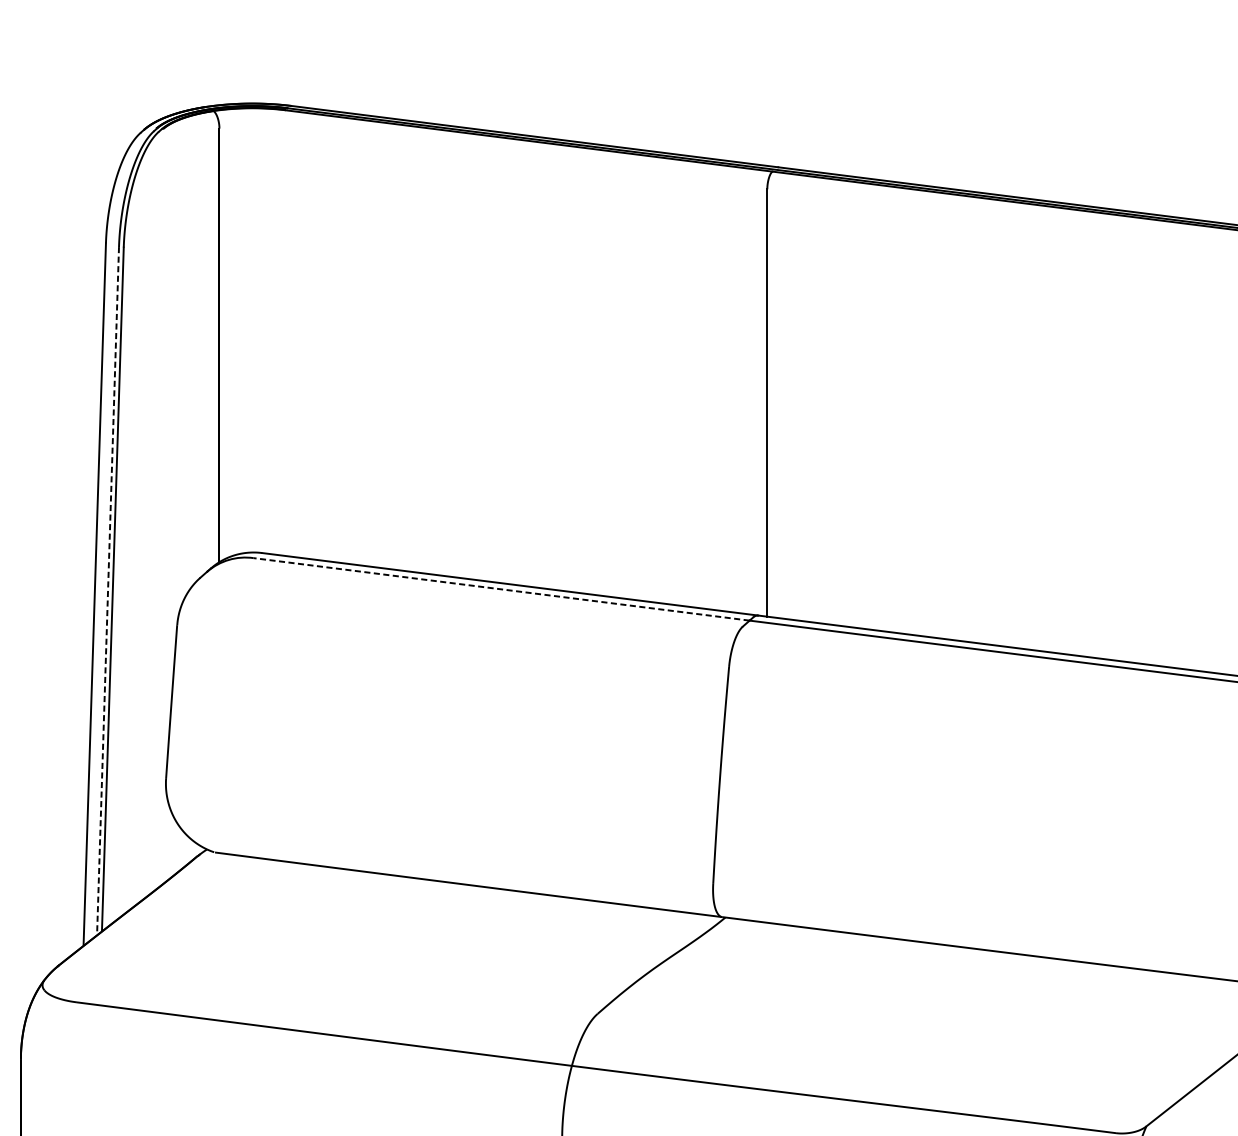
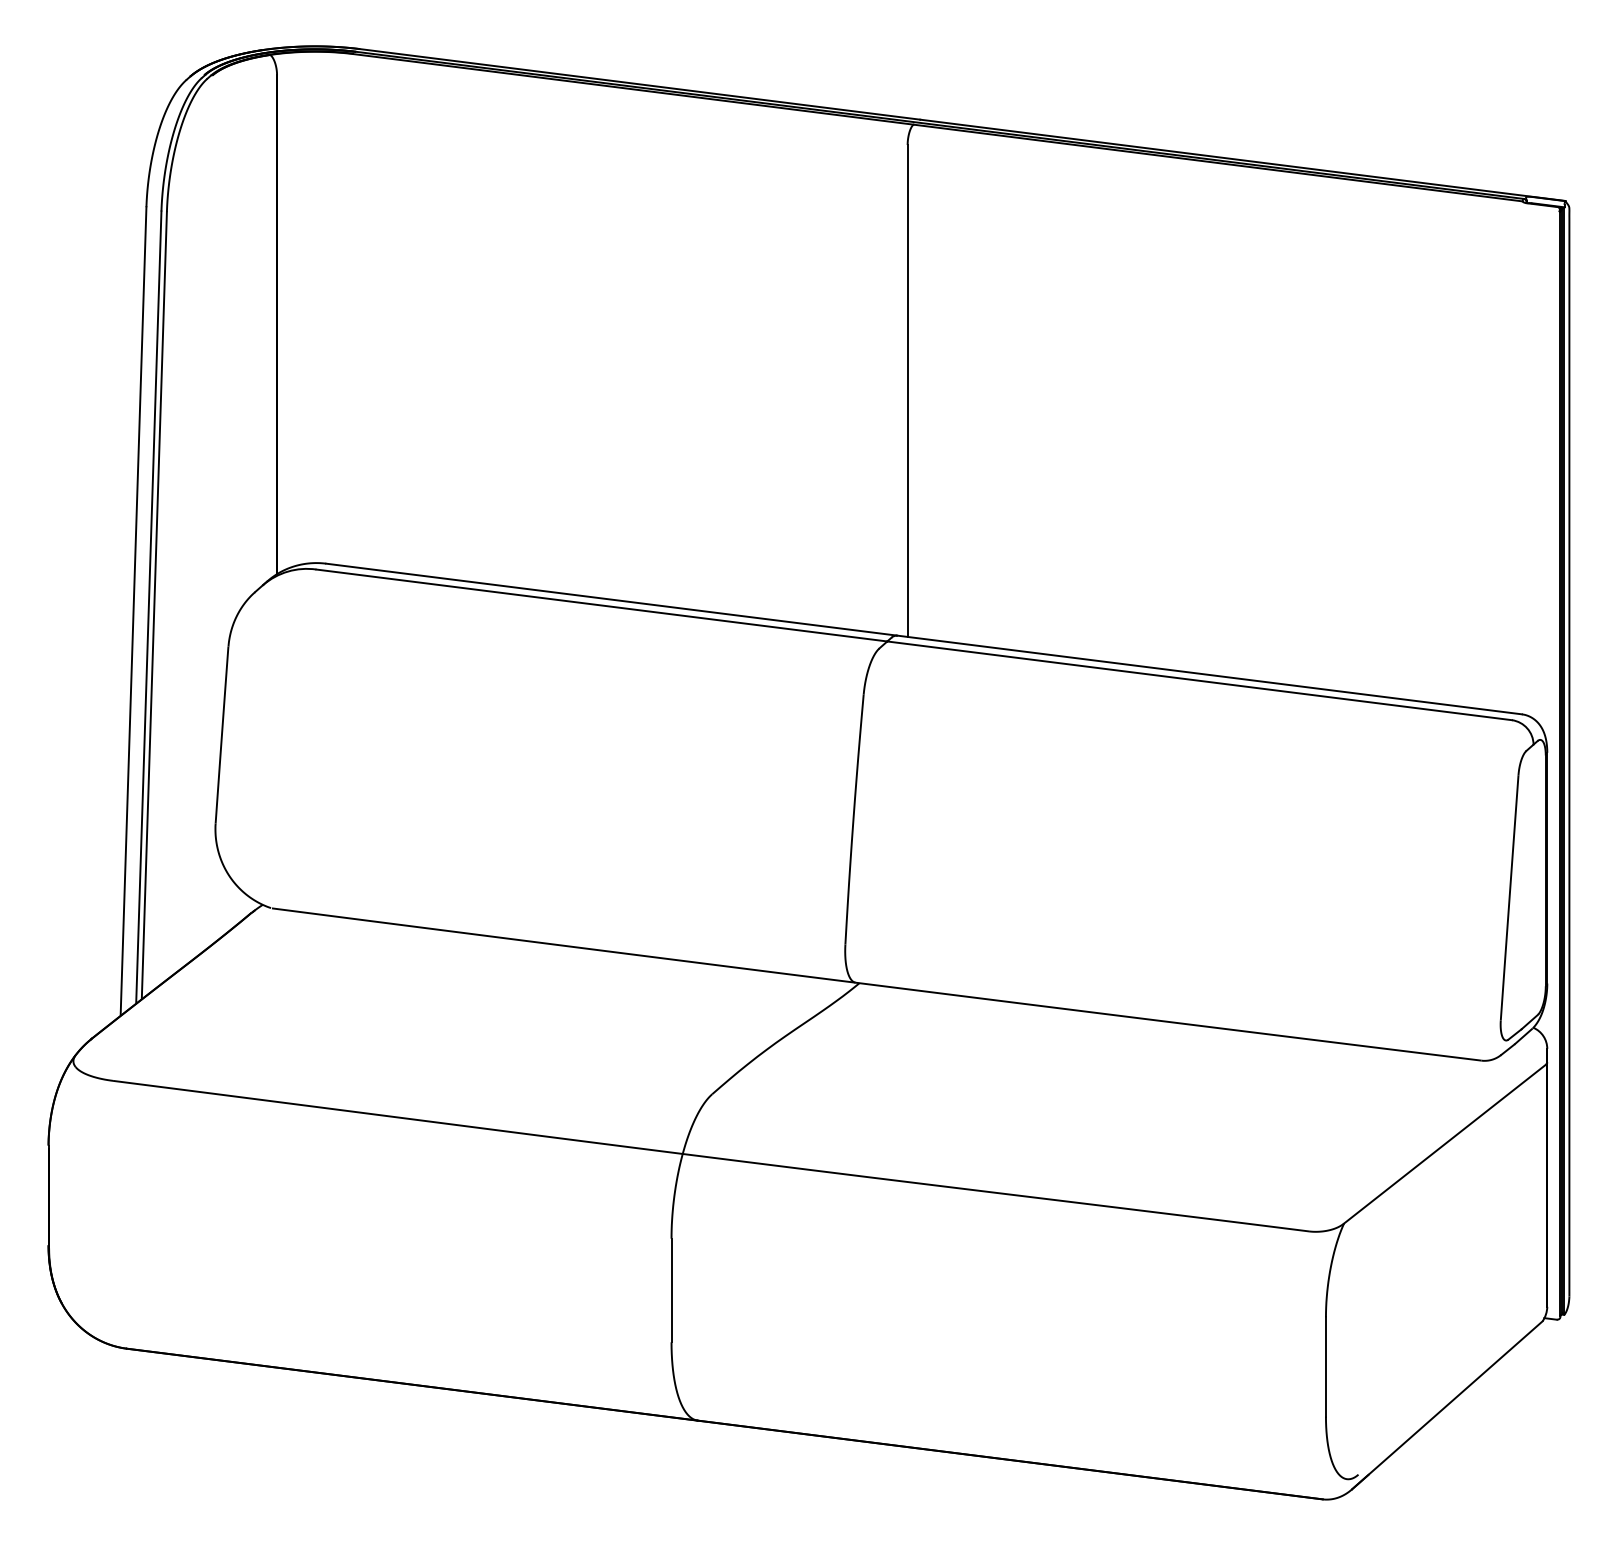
line: (501, 589) -> (601, 605), dashed -> solid
line: (107, 591) -> (148, 607), dashed -> solid

